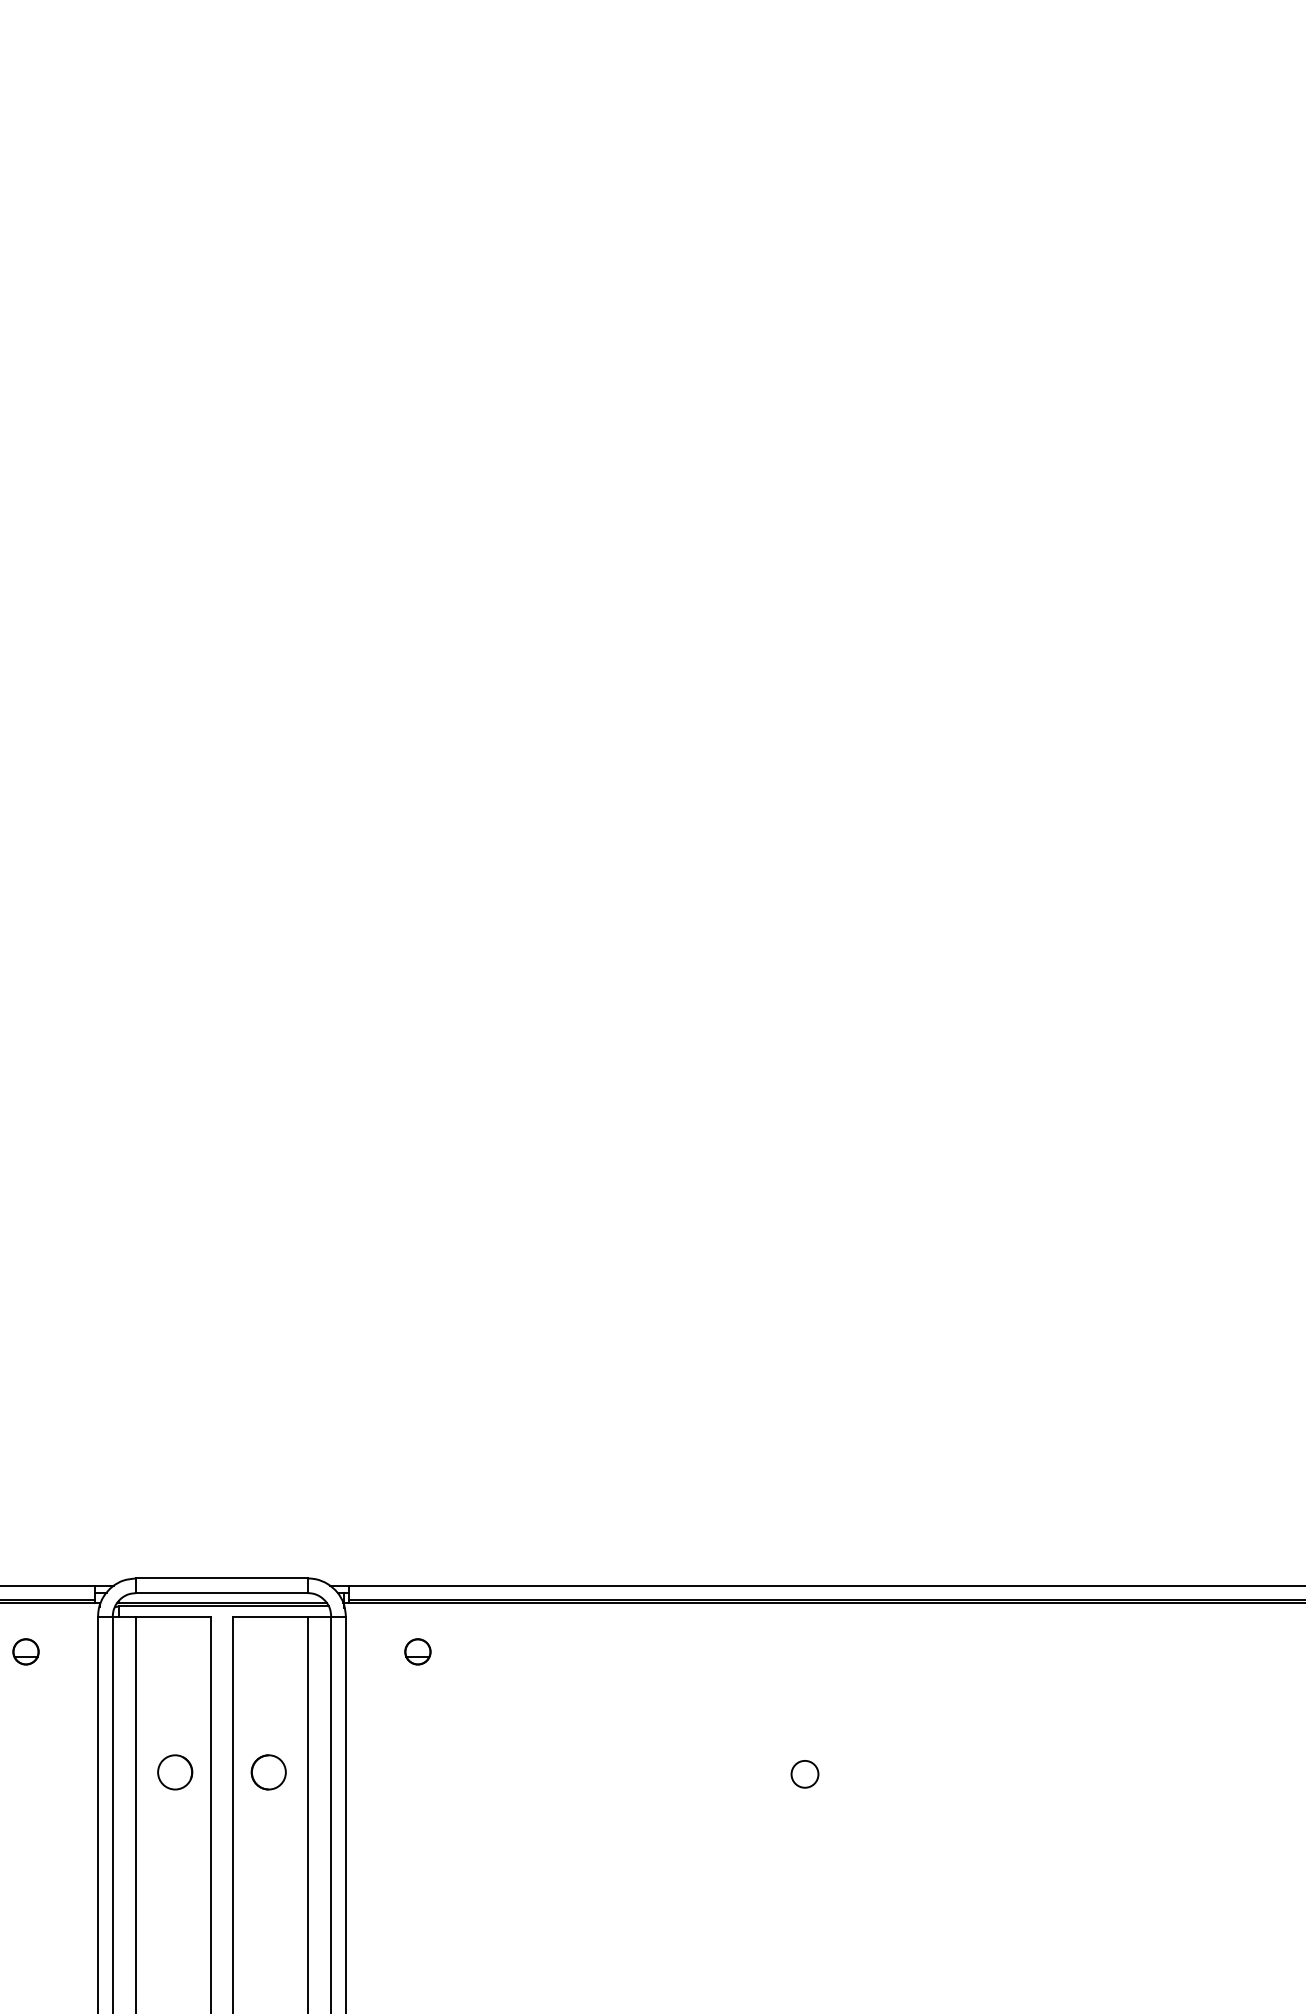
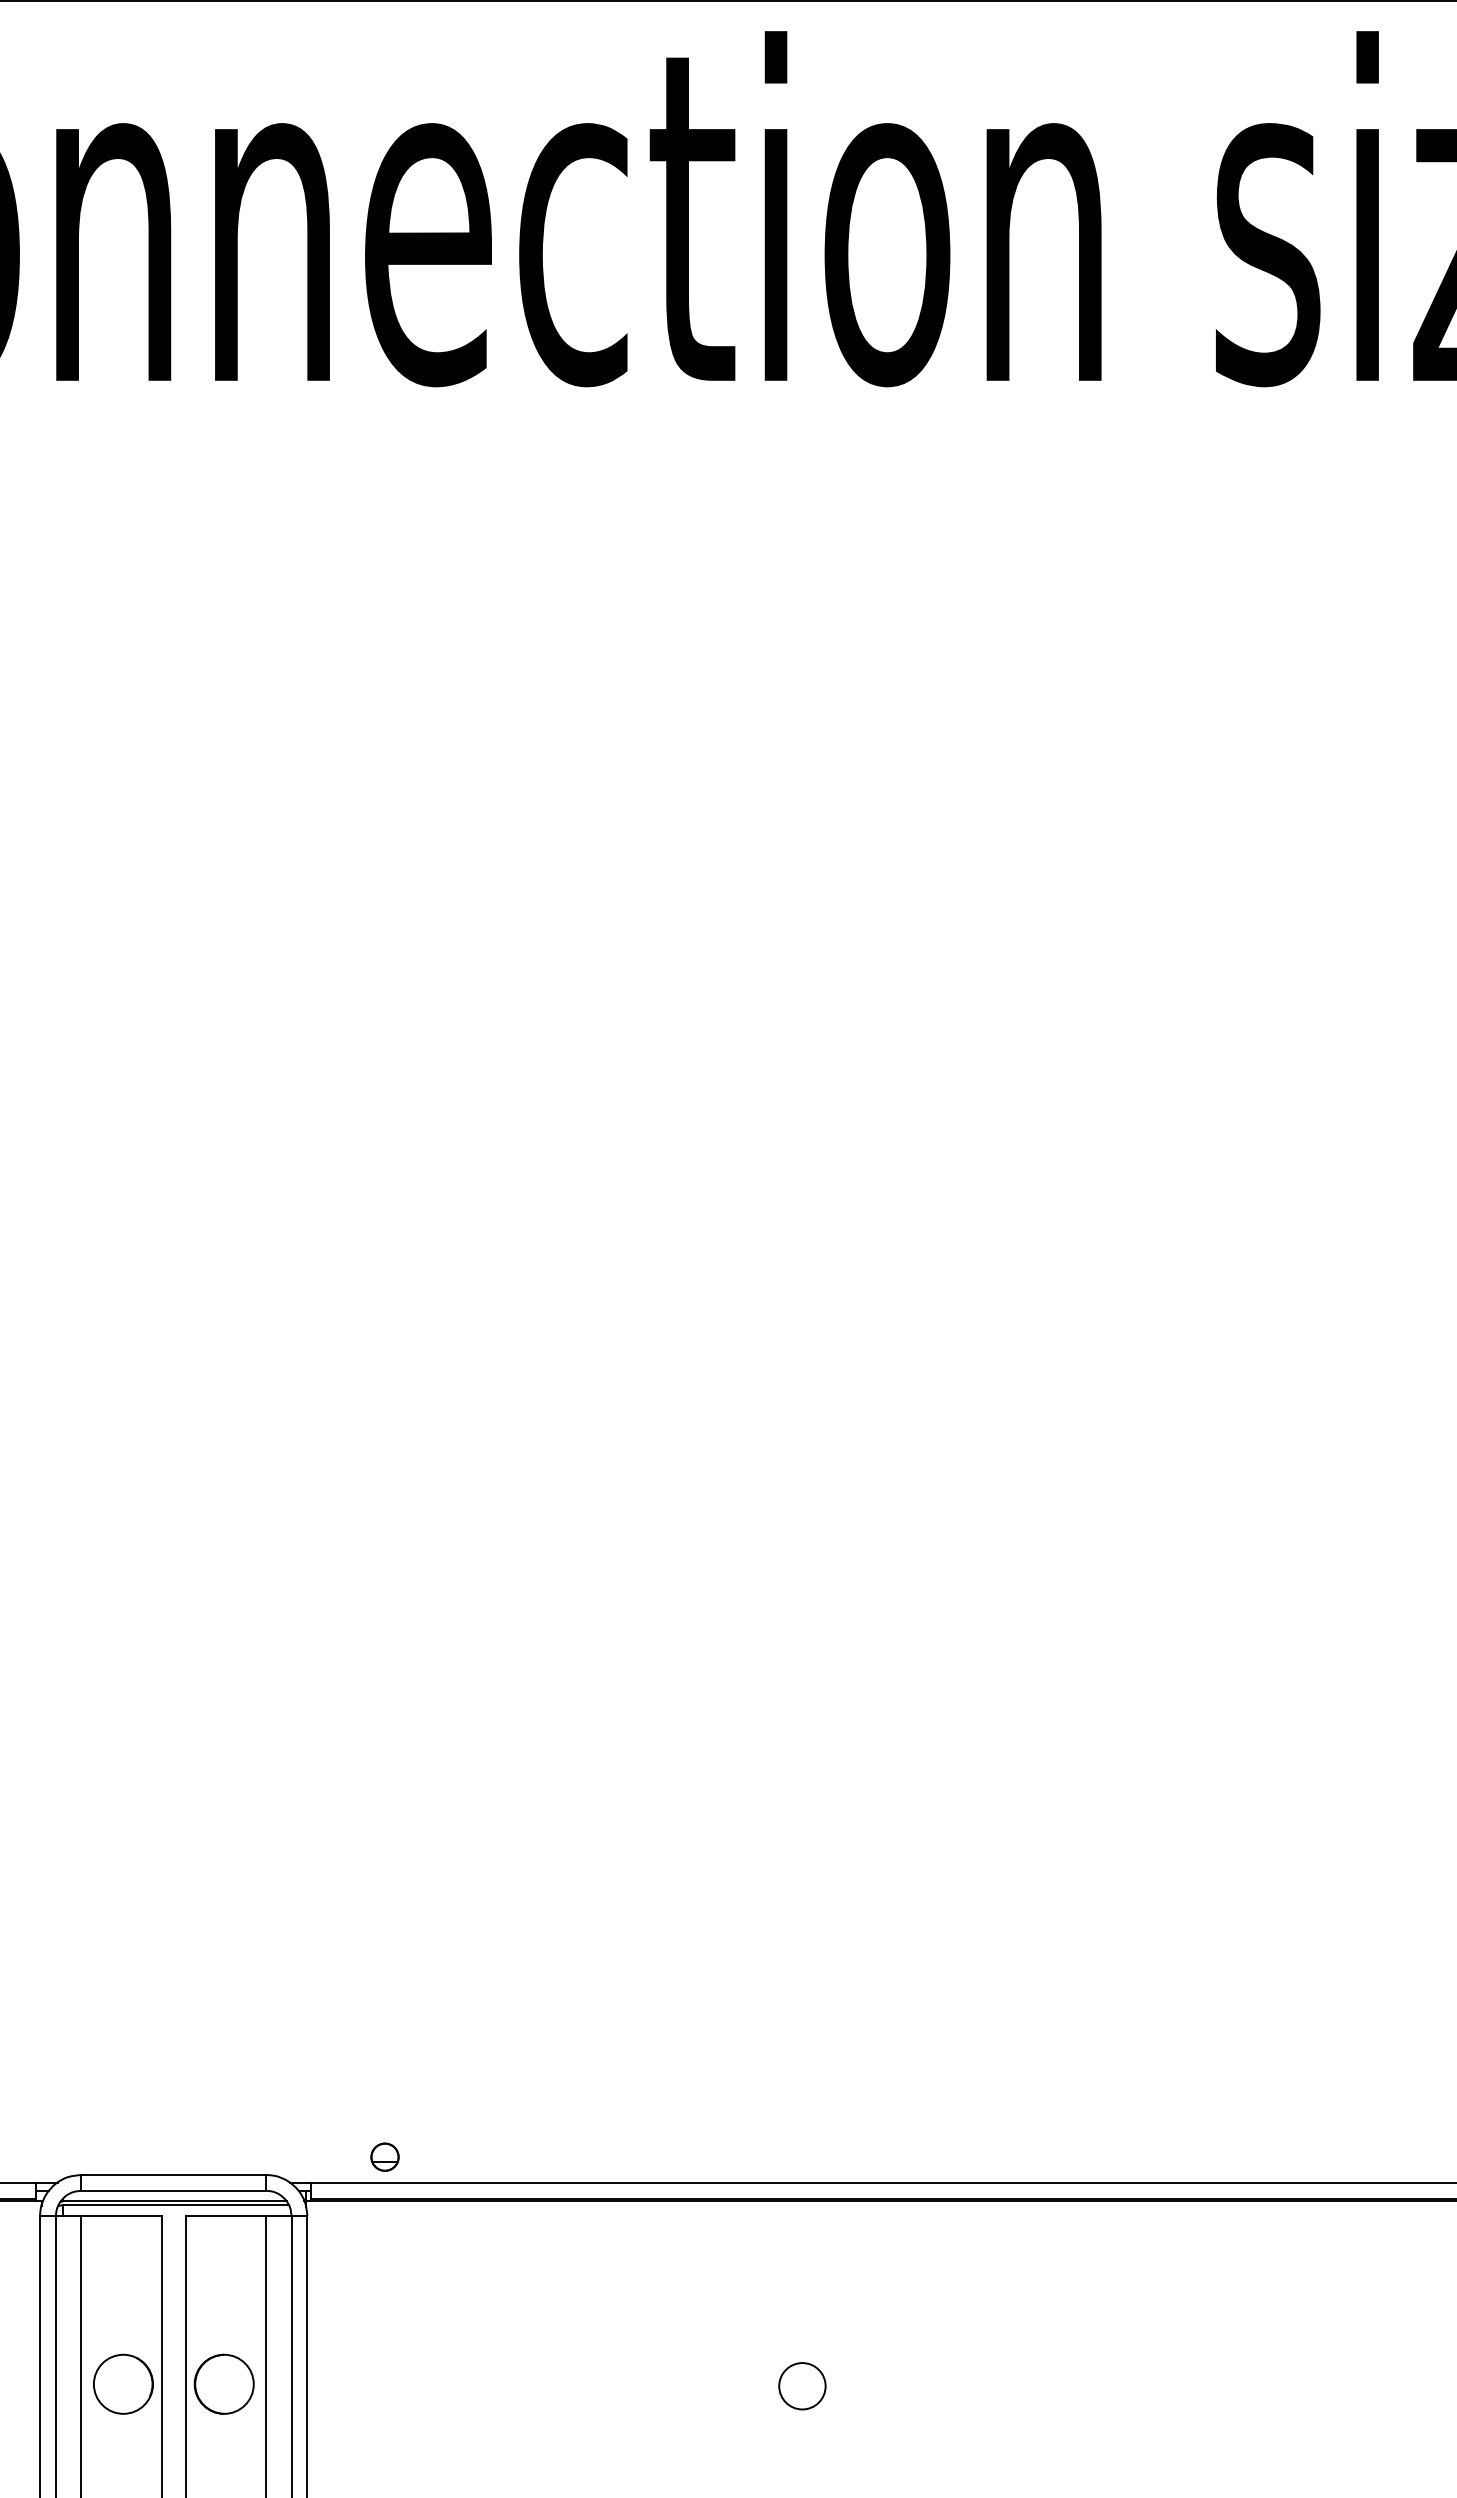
part: (417, 1651) -> (384, 2156), moved
part: (174, 1771) -> (122, 2383), size x1.6
part: (268, 1771) -> (223, 2383), size x1.6
circle: (804, 1773) -> (801, 2385), size x1.6

